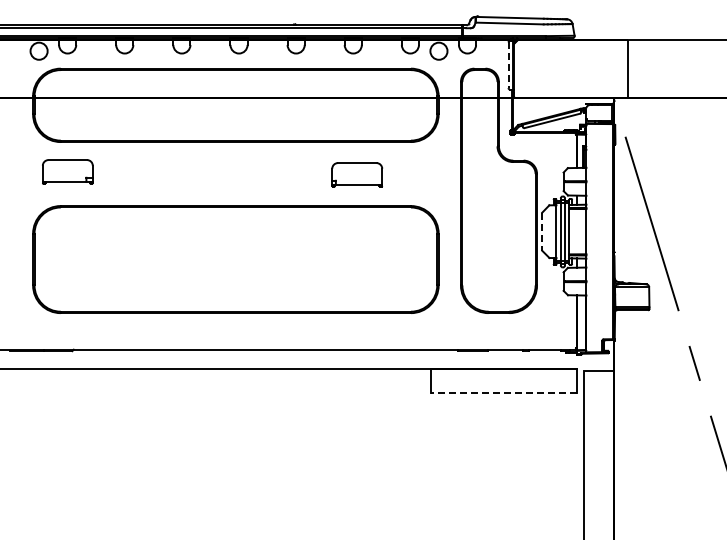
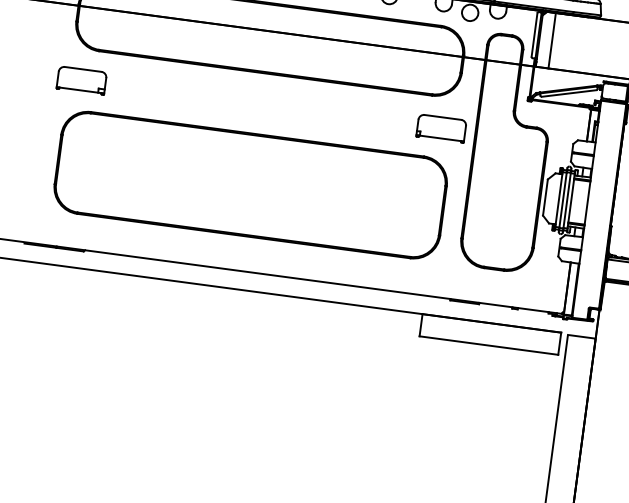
line: (508, 65) -> (534, 35), dashed -> solid
line: (527, 68) -> (552, 40), added
part: (67, 171) -> (81, 80), moved
part: (357, 174) -> (441, 128), moved
line: (542, 231) -> (545, 197), dashed -> solid
line: (504, 392) -> (489, 345), dashed -> solid

